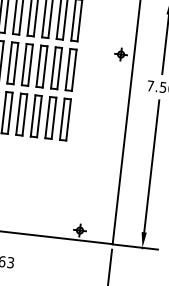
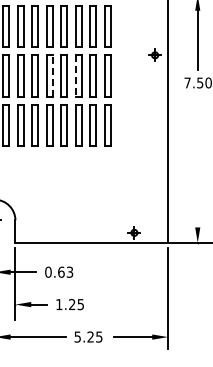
line: (15, 64) -> (52, 76), solid -> dashed
line: (38, 66) -> (75, 76), solid -> dashed
line: (151, 166) -> (197, 161), removed

